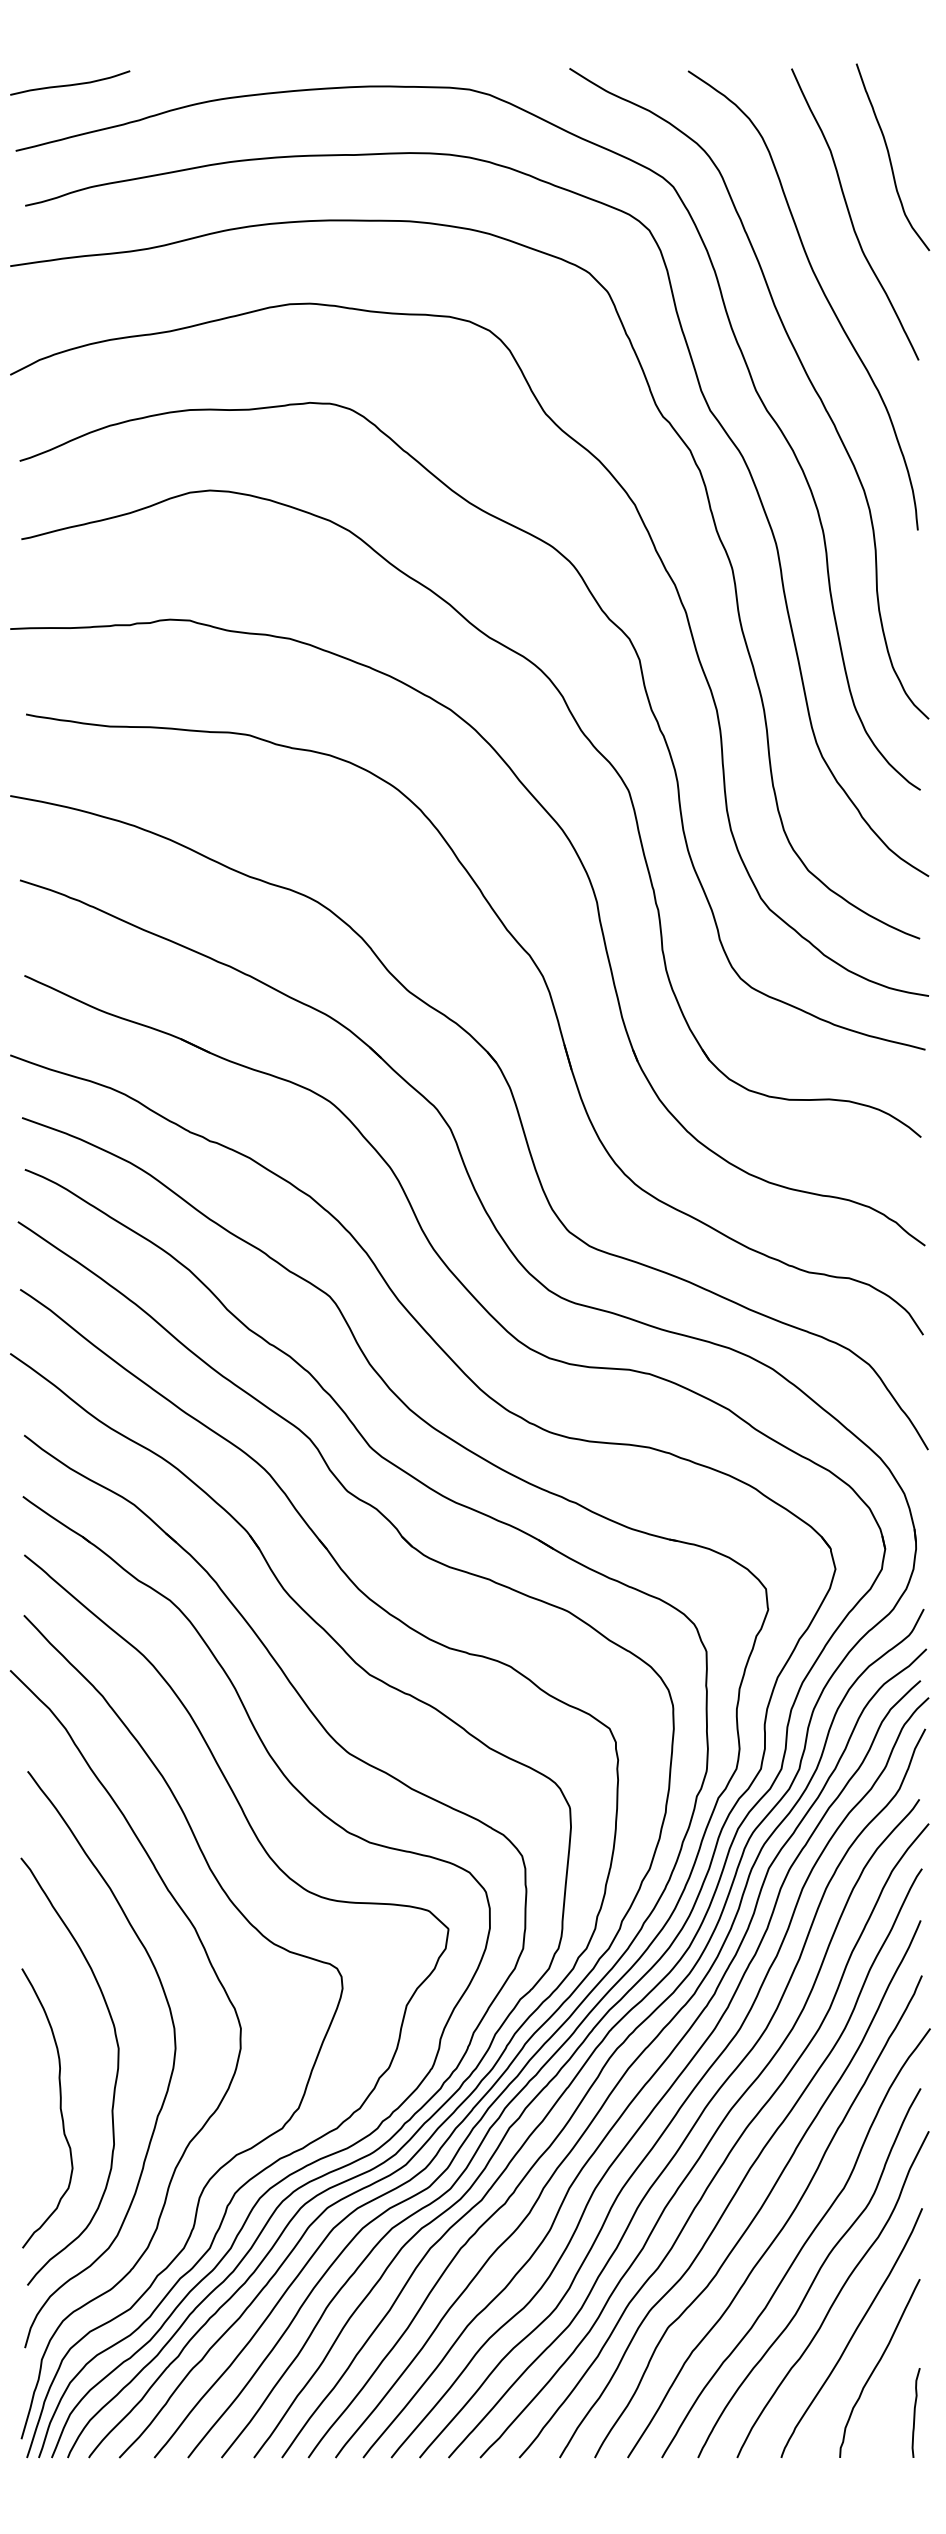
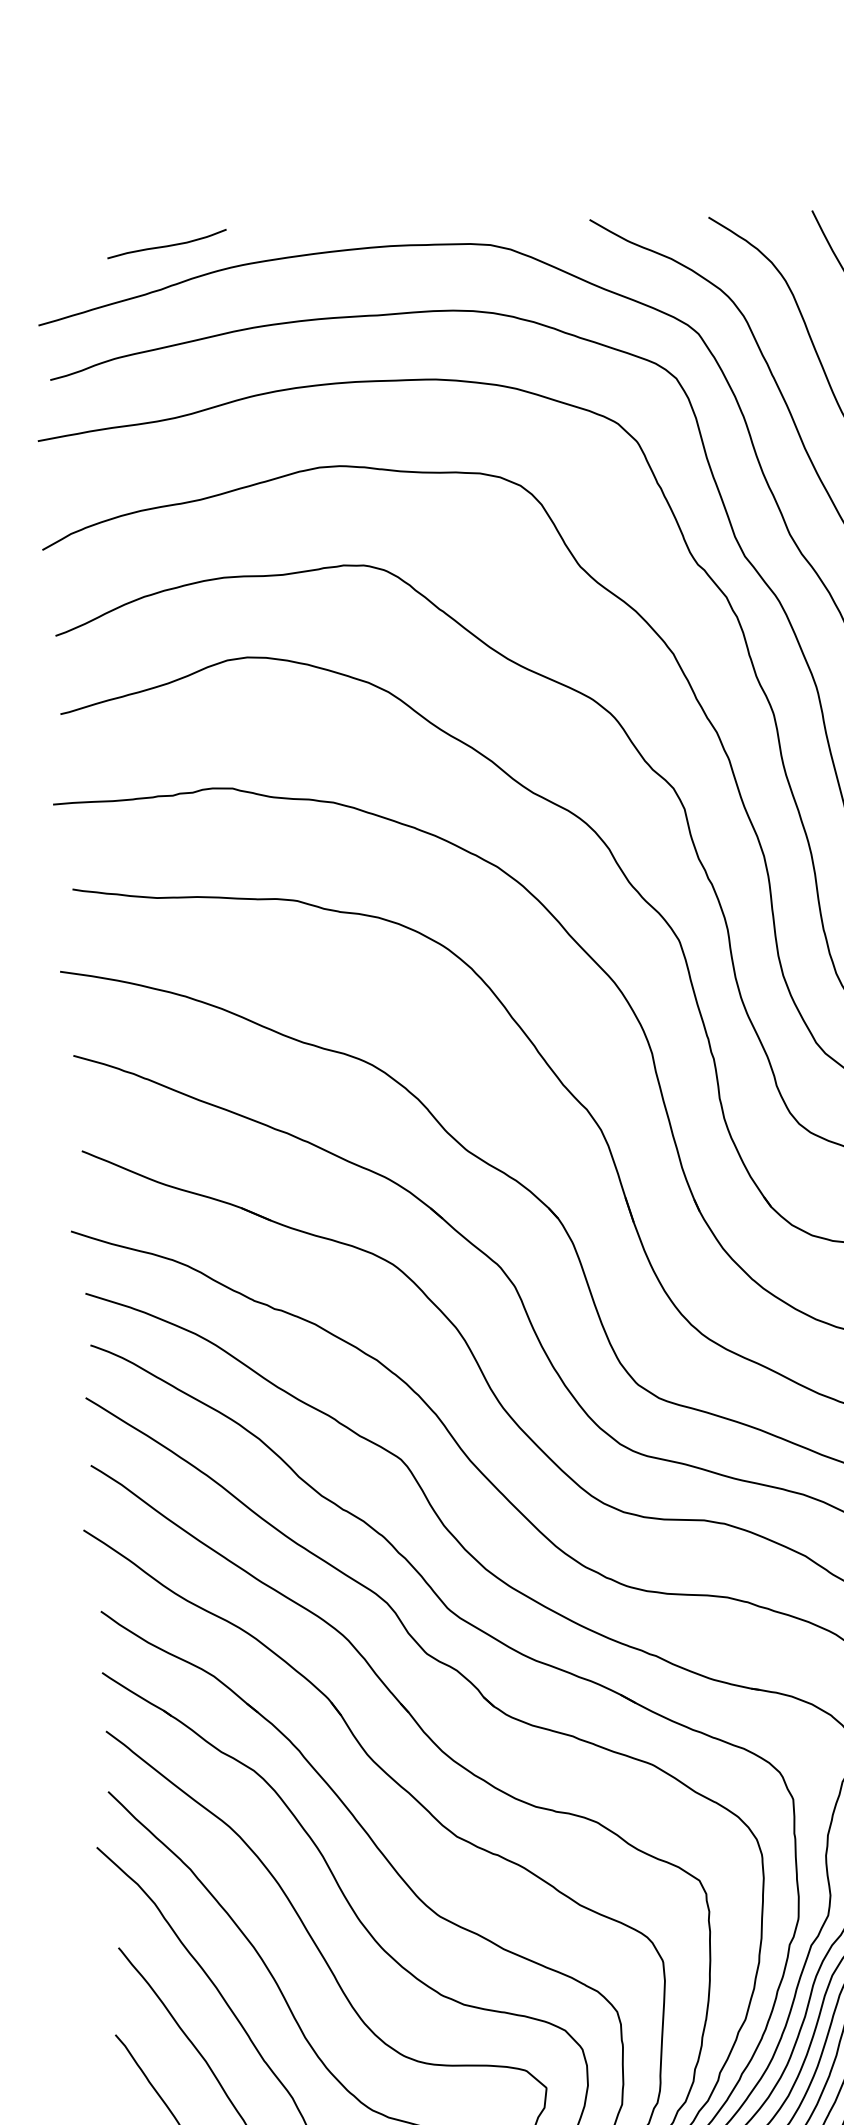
curve: (70, 84) -> (167, 245), moved

